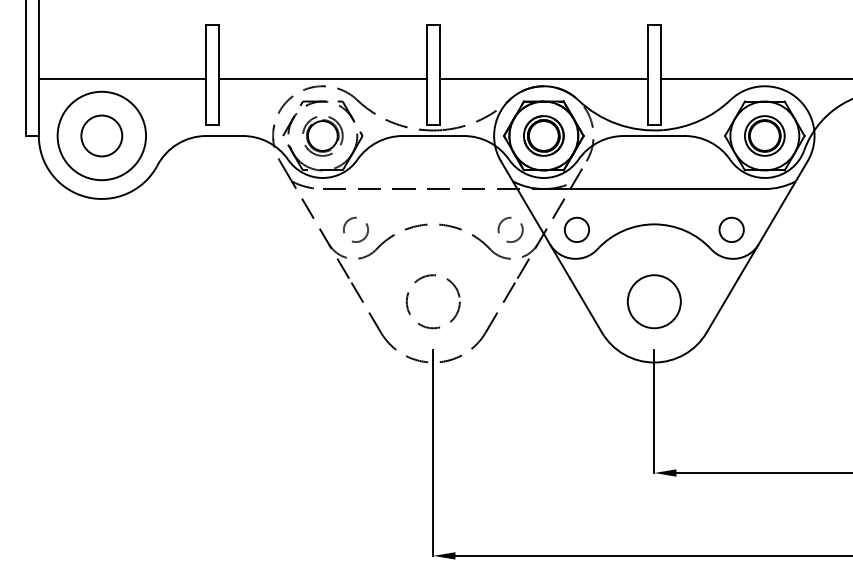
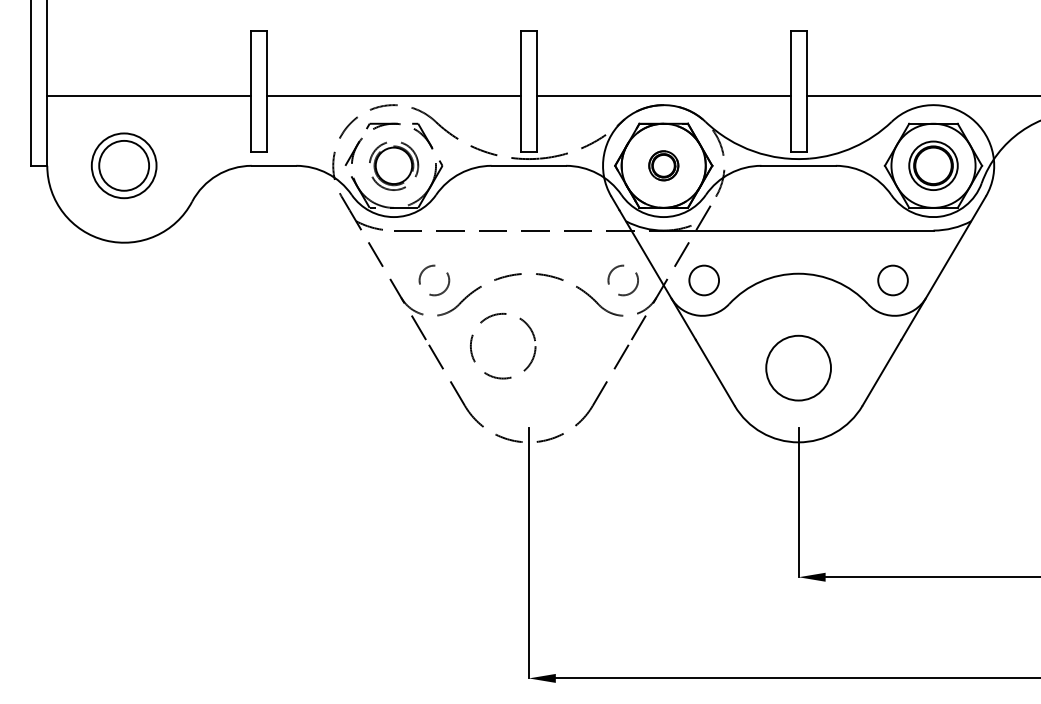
circle: (101, 135) -> (123, 165), size x0.6
part: (543, 135) -> (663, 165), size x0.6
circle: (432, 301) -> (502, 345), moved

